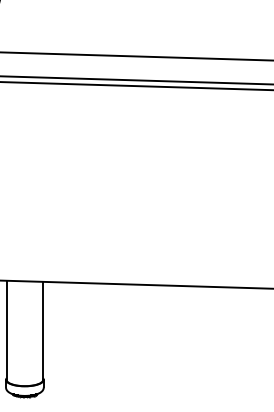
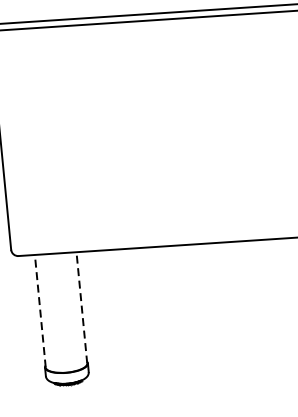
line: (6, 330) -> (40, 311), solid -> dashed
line: (43, 330) -> (82, 307), solid -> dashed

